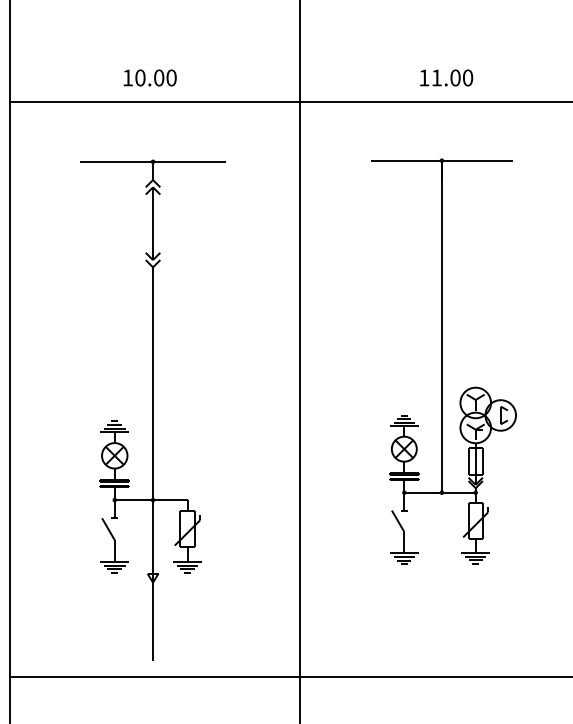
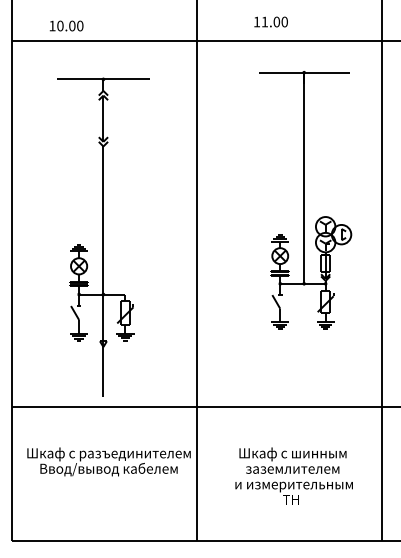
text: (149, 77) -> (66, 25), moved
text: (445, 77) -> (270, 21), moved
part: (444, 361) -> (305, 200), moved

